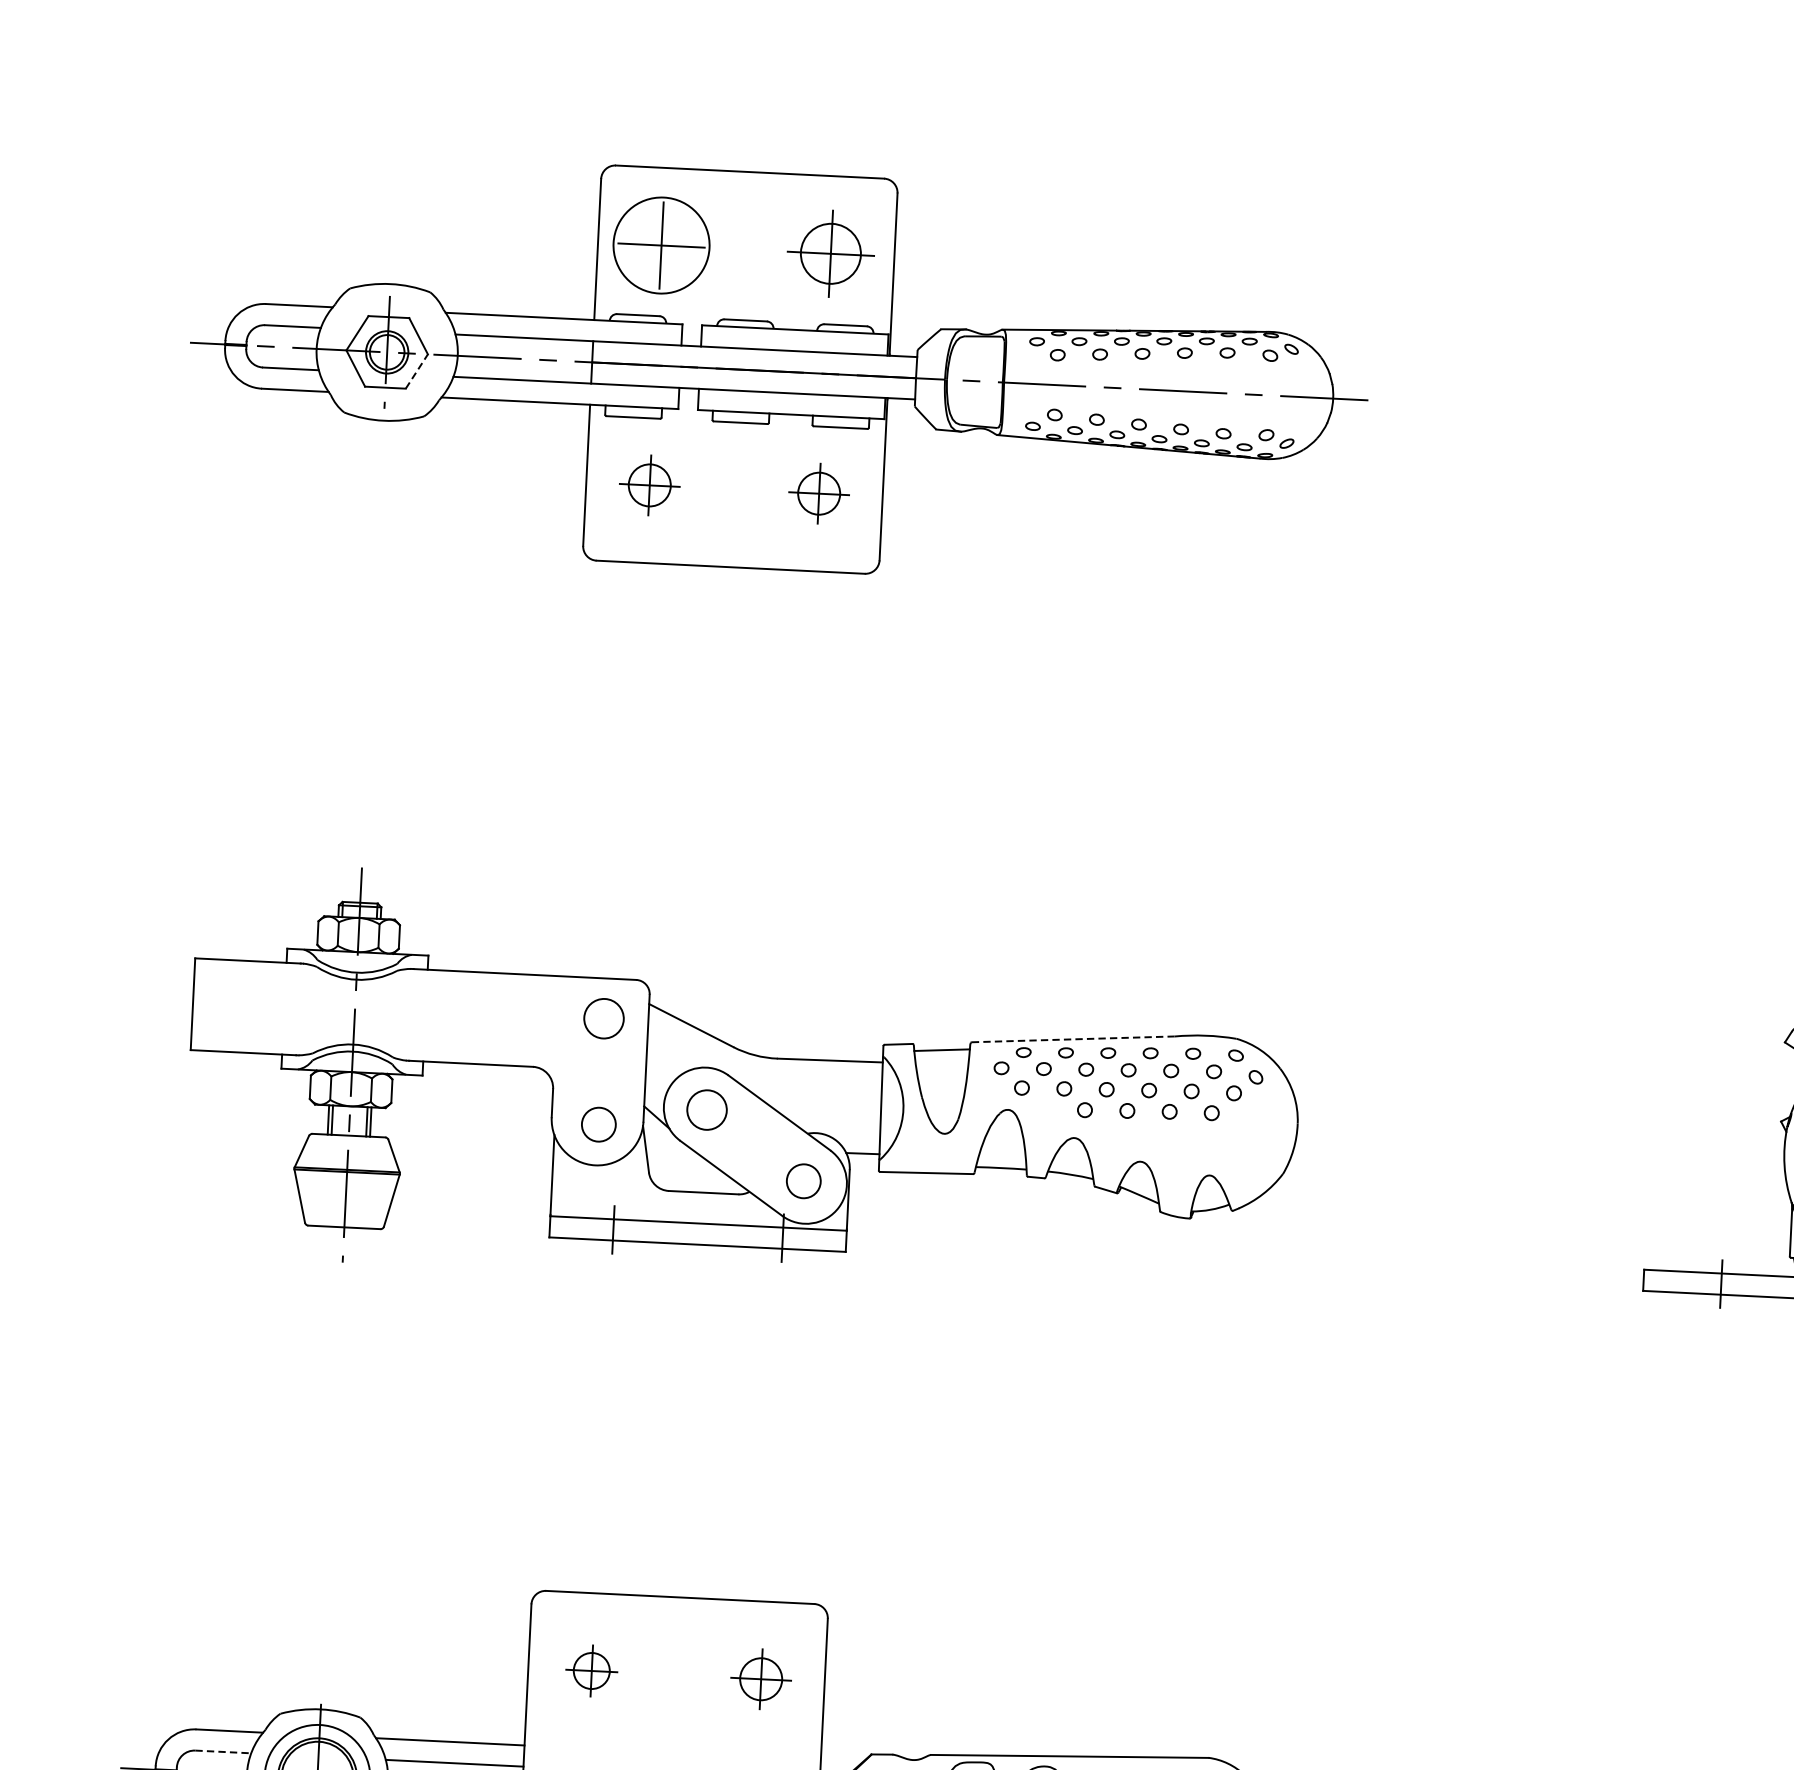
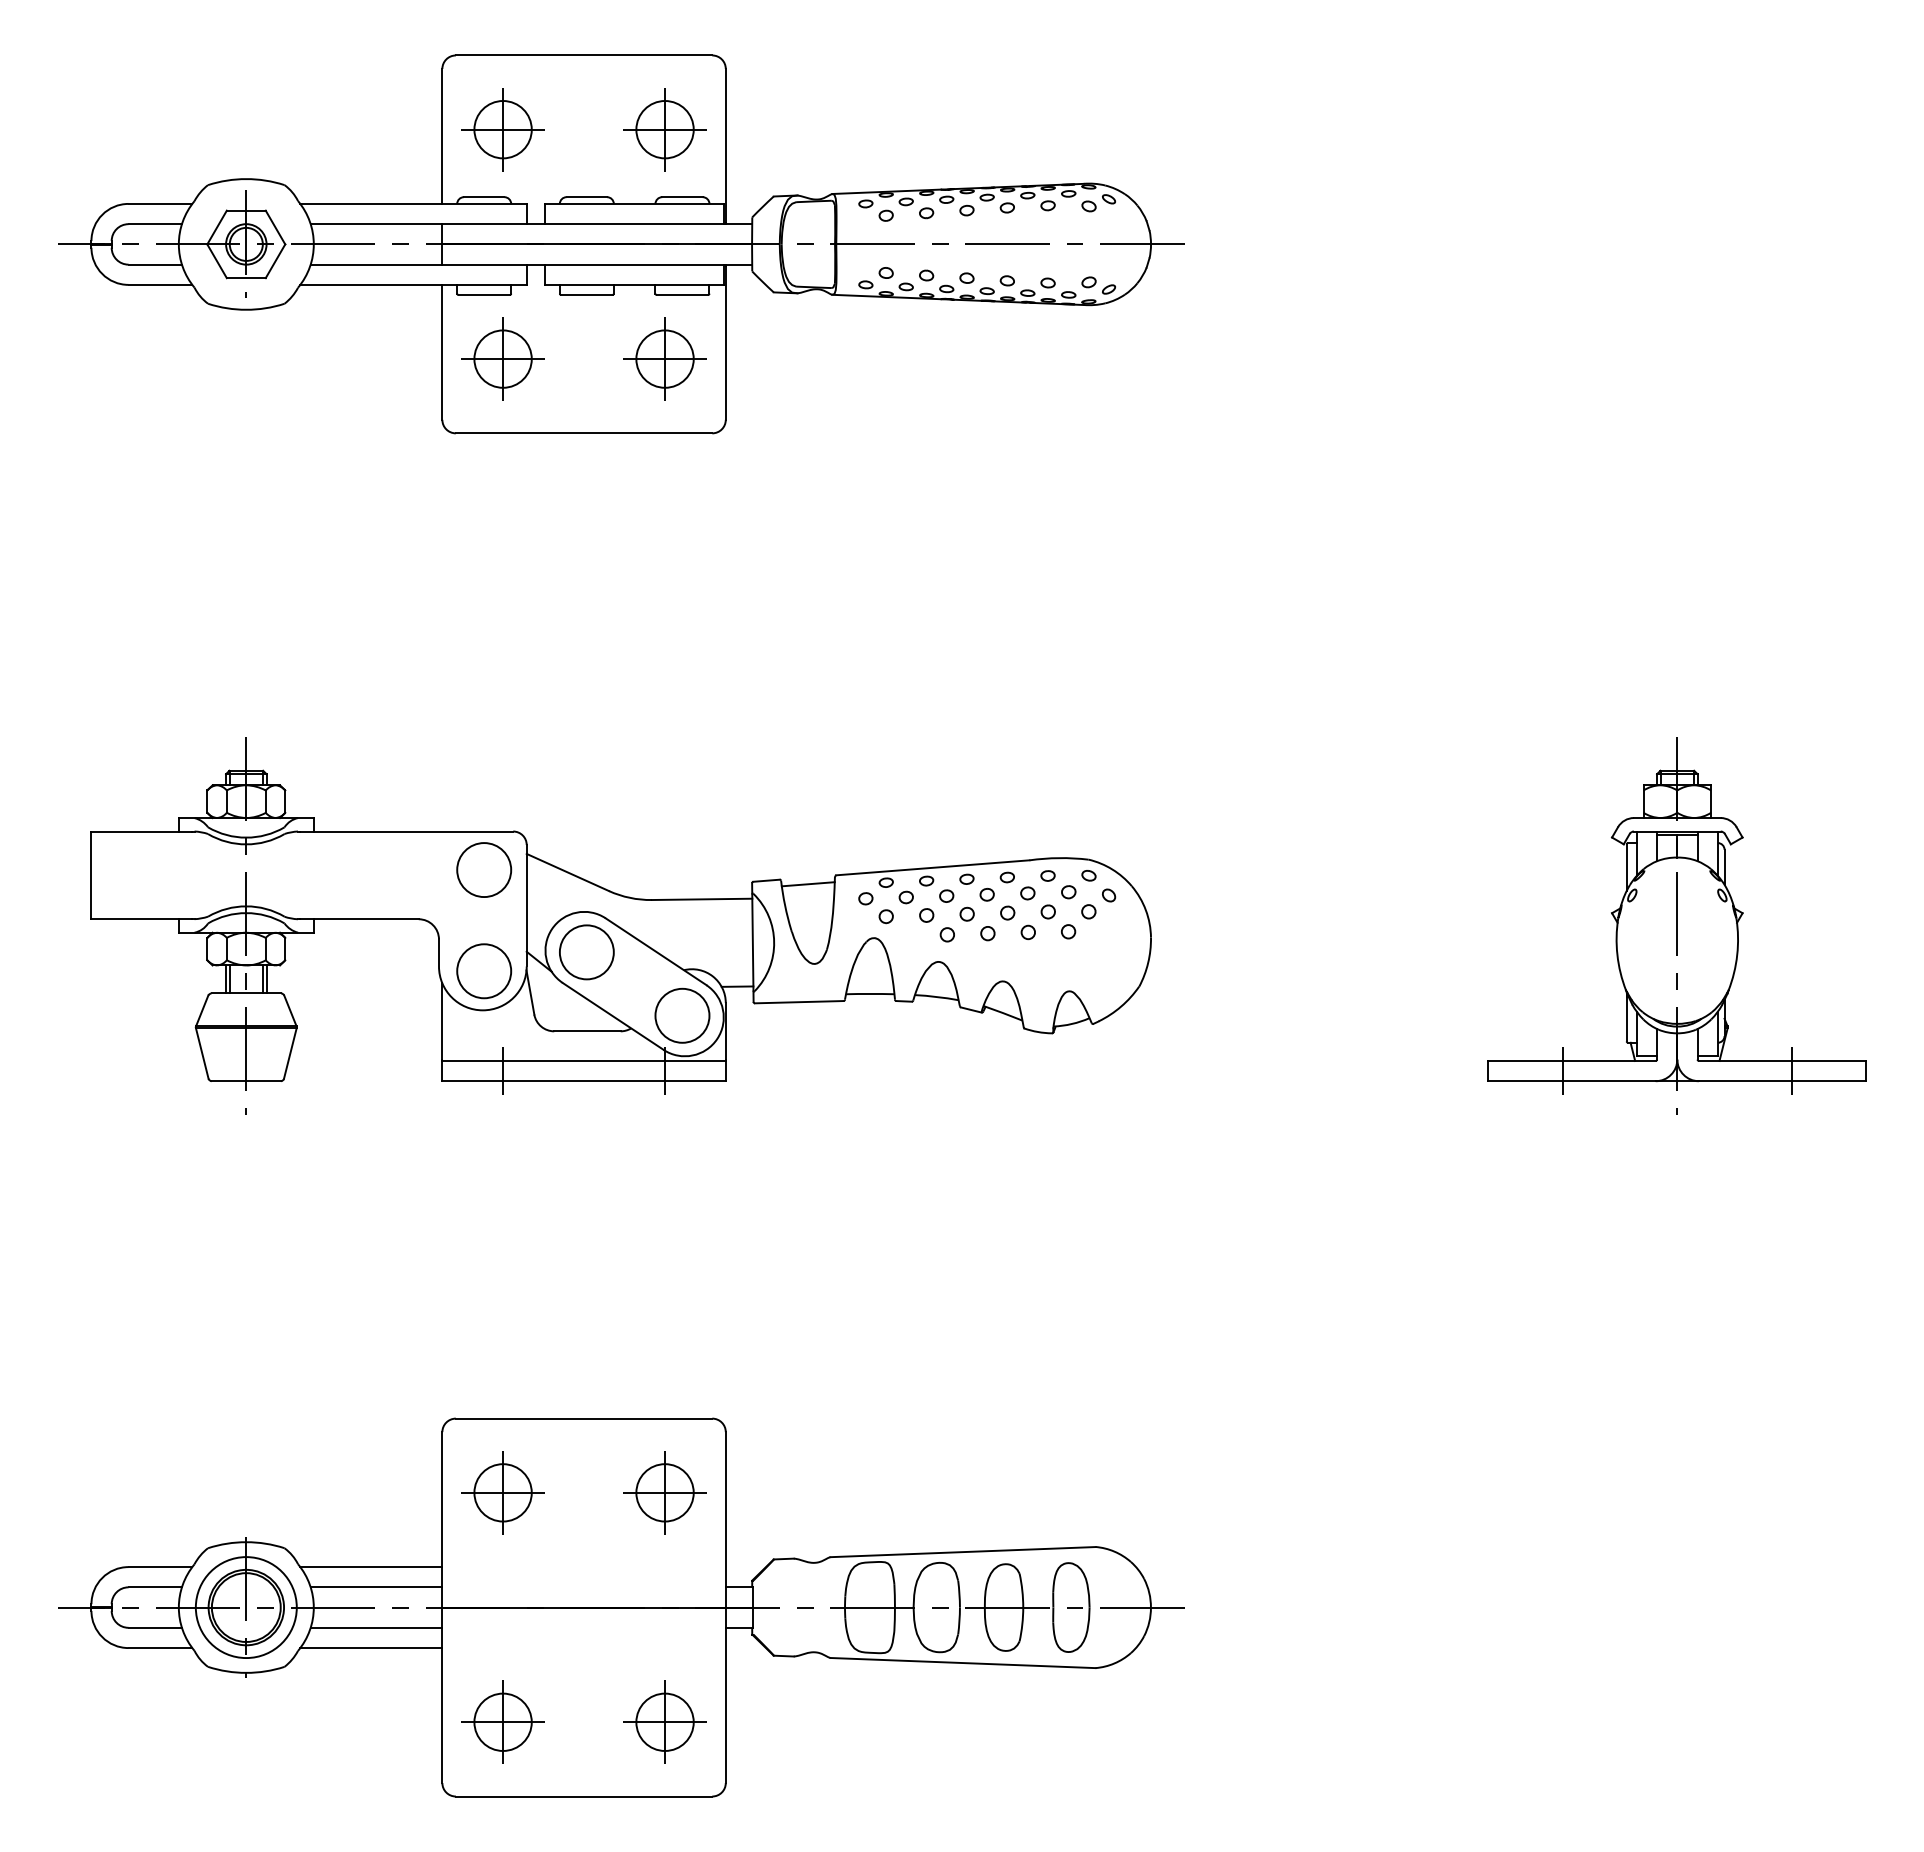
circle: (660, 245) -> (502, 129), size x0.62
line: (416, 370) -> (275, 260), dashed -> solid
part: (649, 484) -> (502, 358), size x1.43
part: (818, 493) -> (664, 358), size x1.43
circle: (604, 1018) -> (484, 869), size x1.43
line: (1072, 1039) -> (932, 867), dashed -> solid
circle: (706, 1110) -> (586, 952), size x1.43
circle: (599, 1124) -> (484, 971), size x1.67
circle: (803, 1180) -> (682, 1015), size x1.67
part: (591, 1670) -> (502, 1492), size x1.67
part: (760, 1678) -> (664, 1492), size x1.43
line: (223, 1752) -> (155, 1587), dashed -> solid

